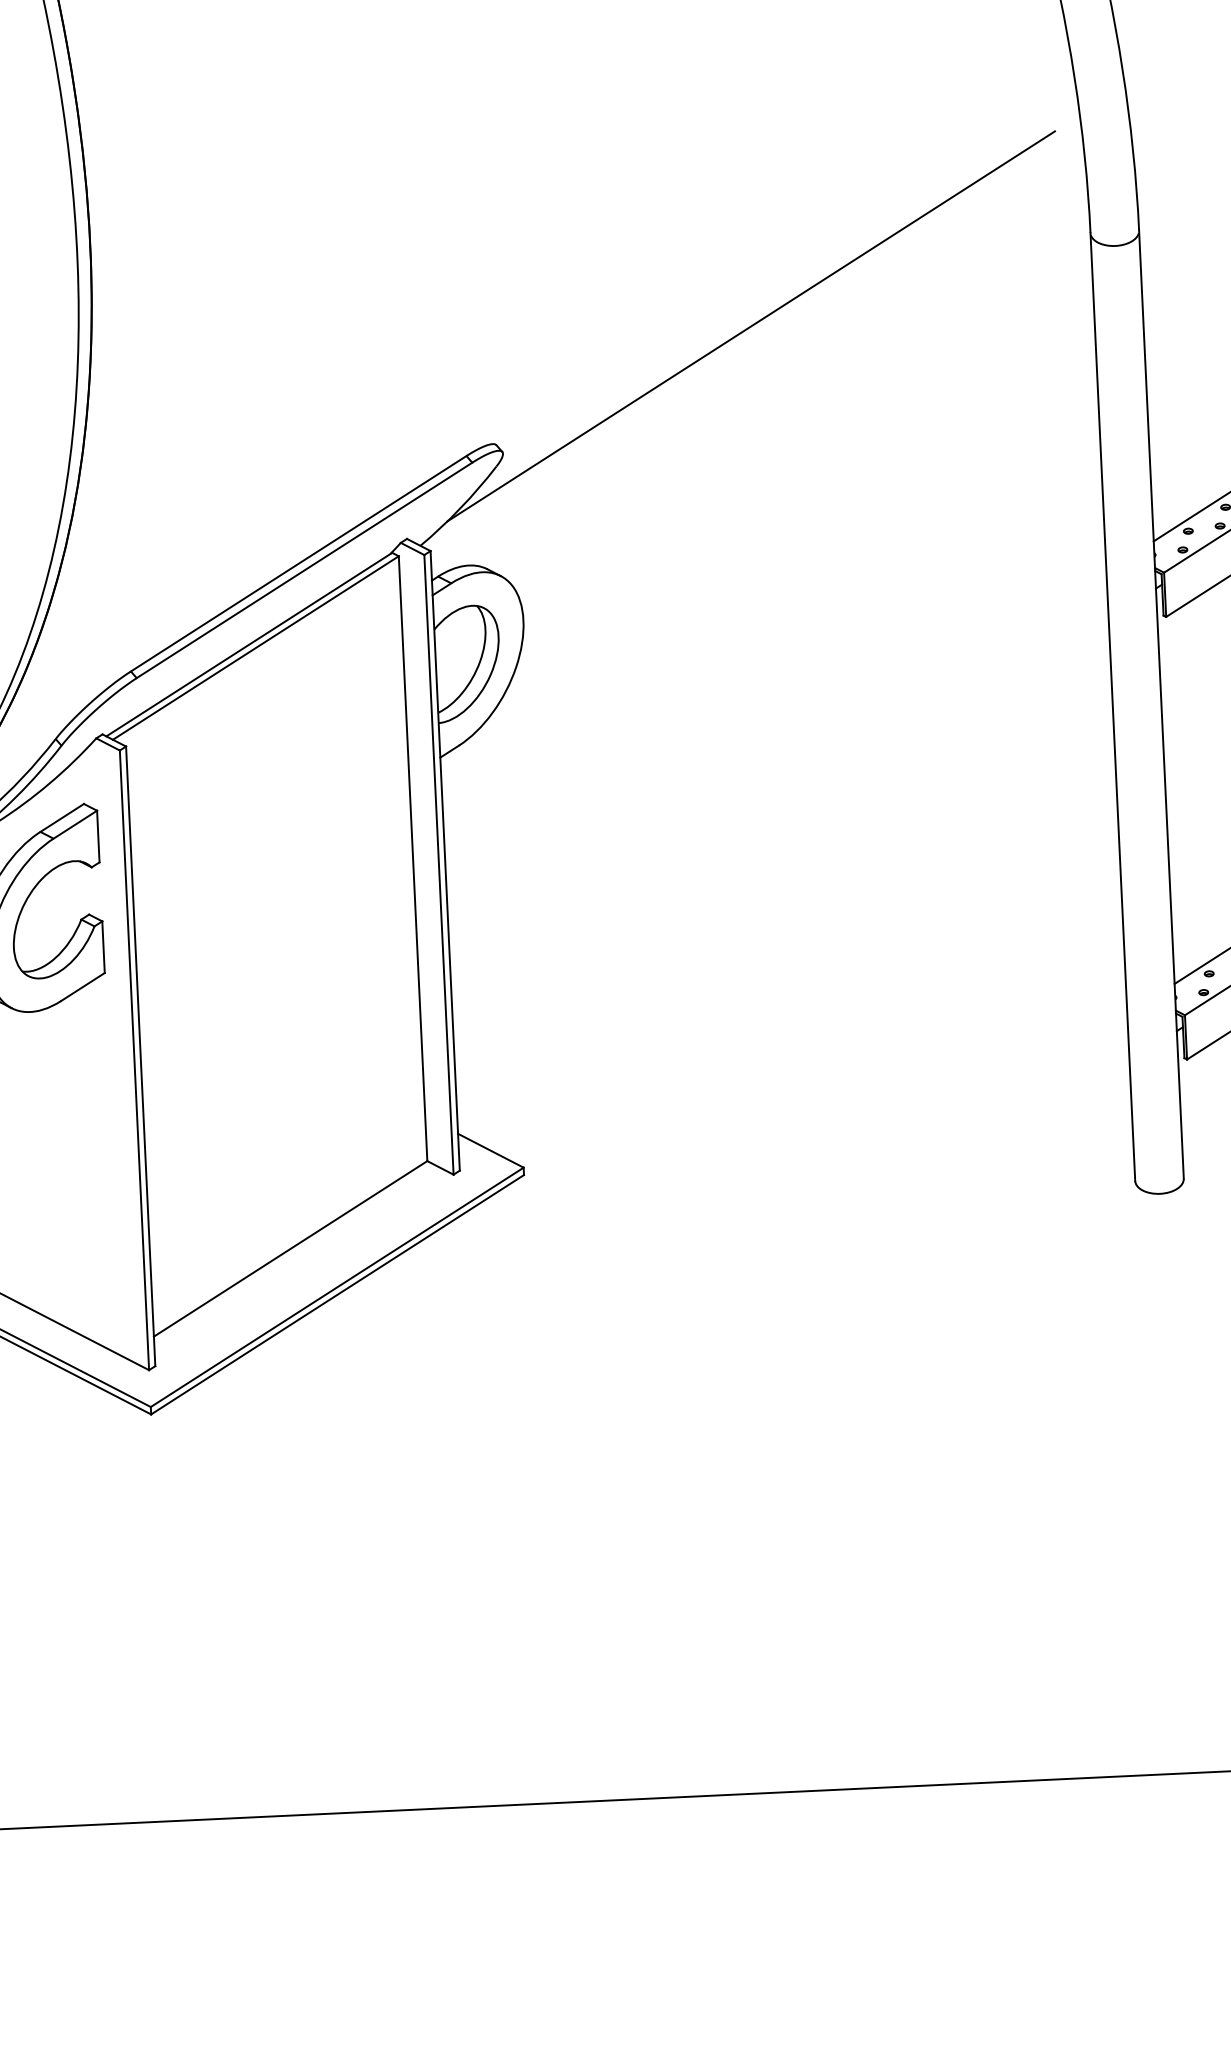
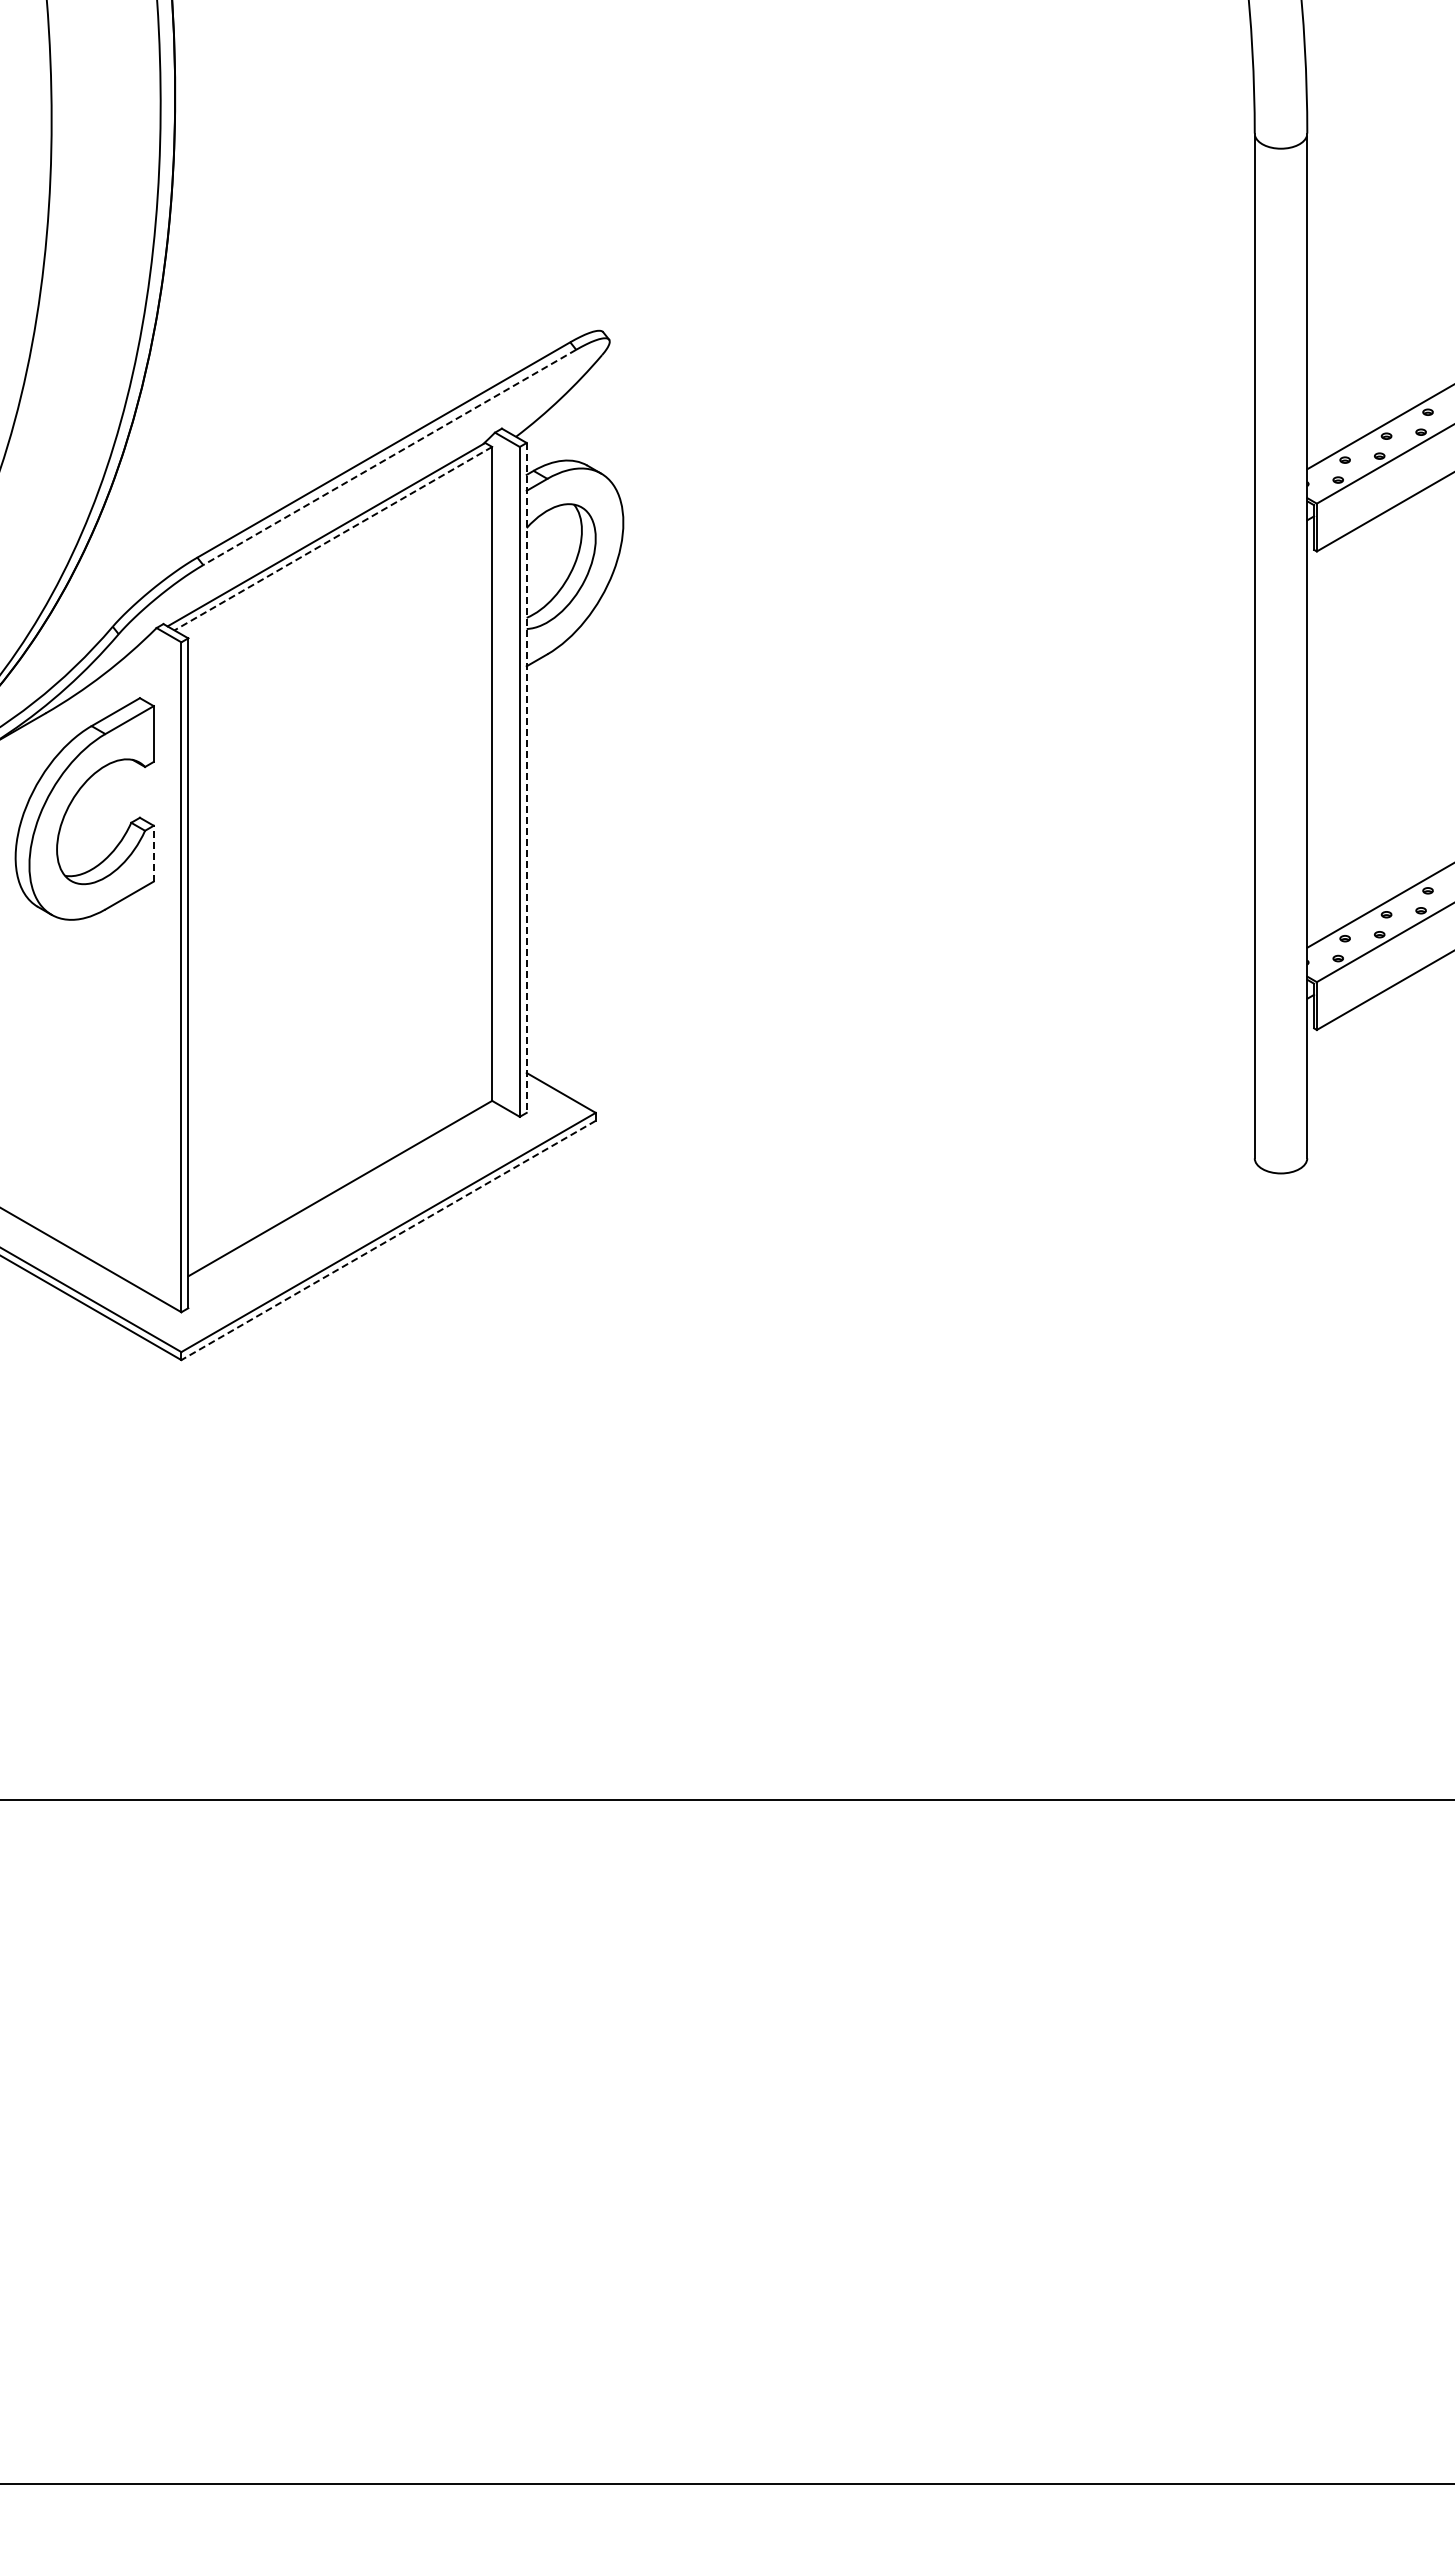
line: (750, 326) -> (883, 216), removed
line: (304, 570) -> (389, 457), solid -> dashed
line: (255, 647) -> (332, 538), solid -> dashed
line: (444, 860) -> (526, 777), solid -> dashed
line: (103, 947) -> (153, 853), solid -> dashed
line: (337, 1294) -> (388, 1240), solid -> dashed

